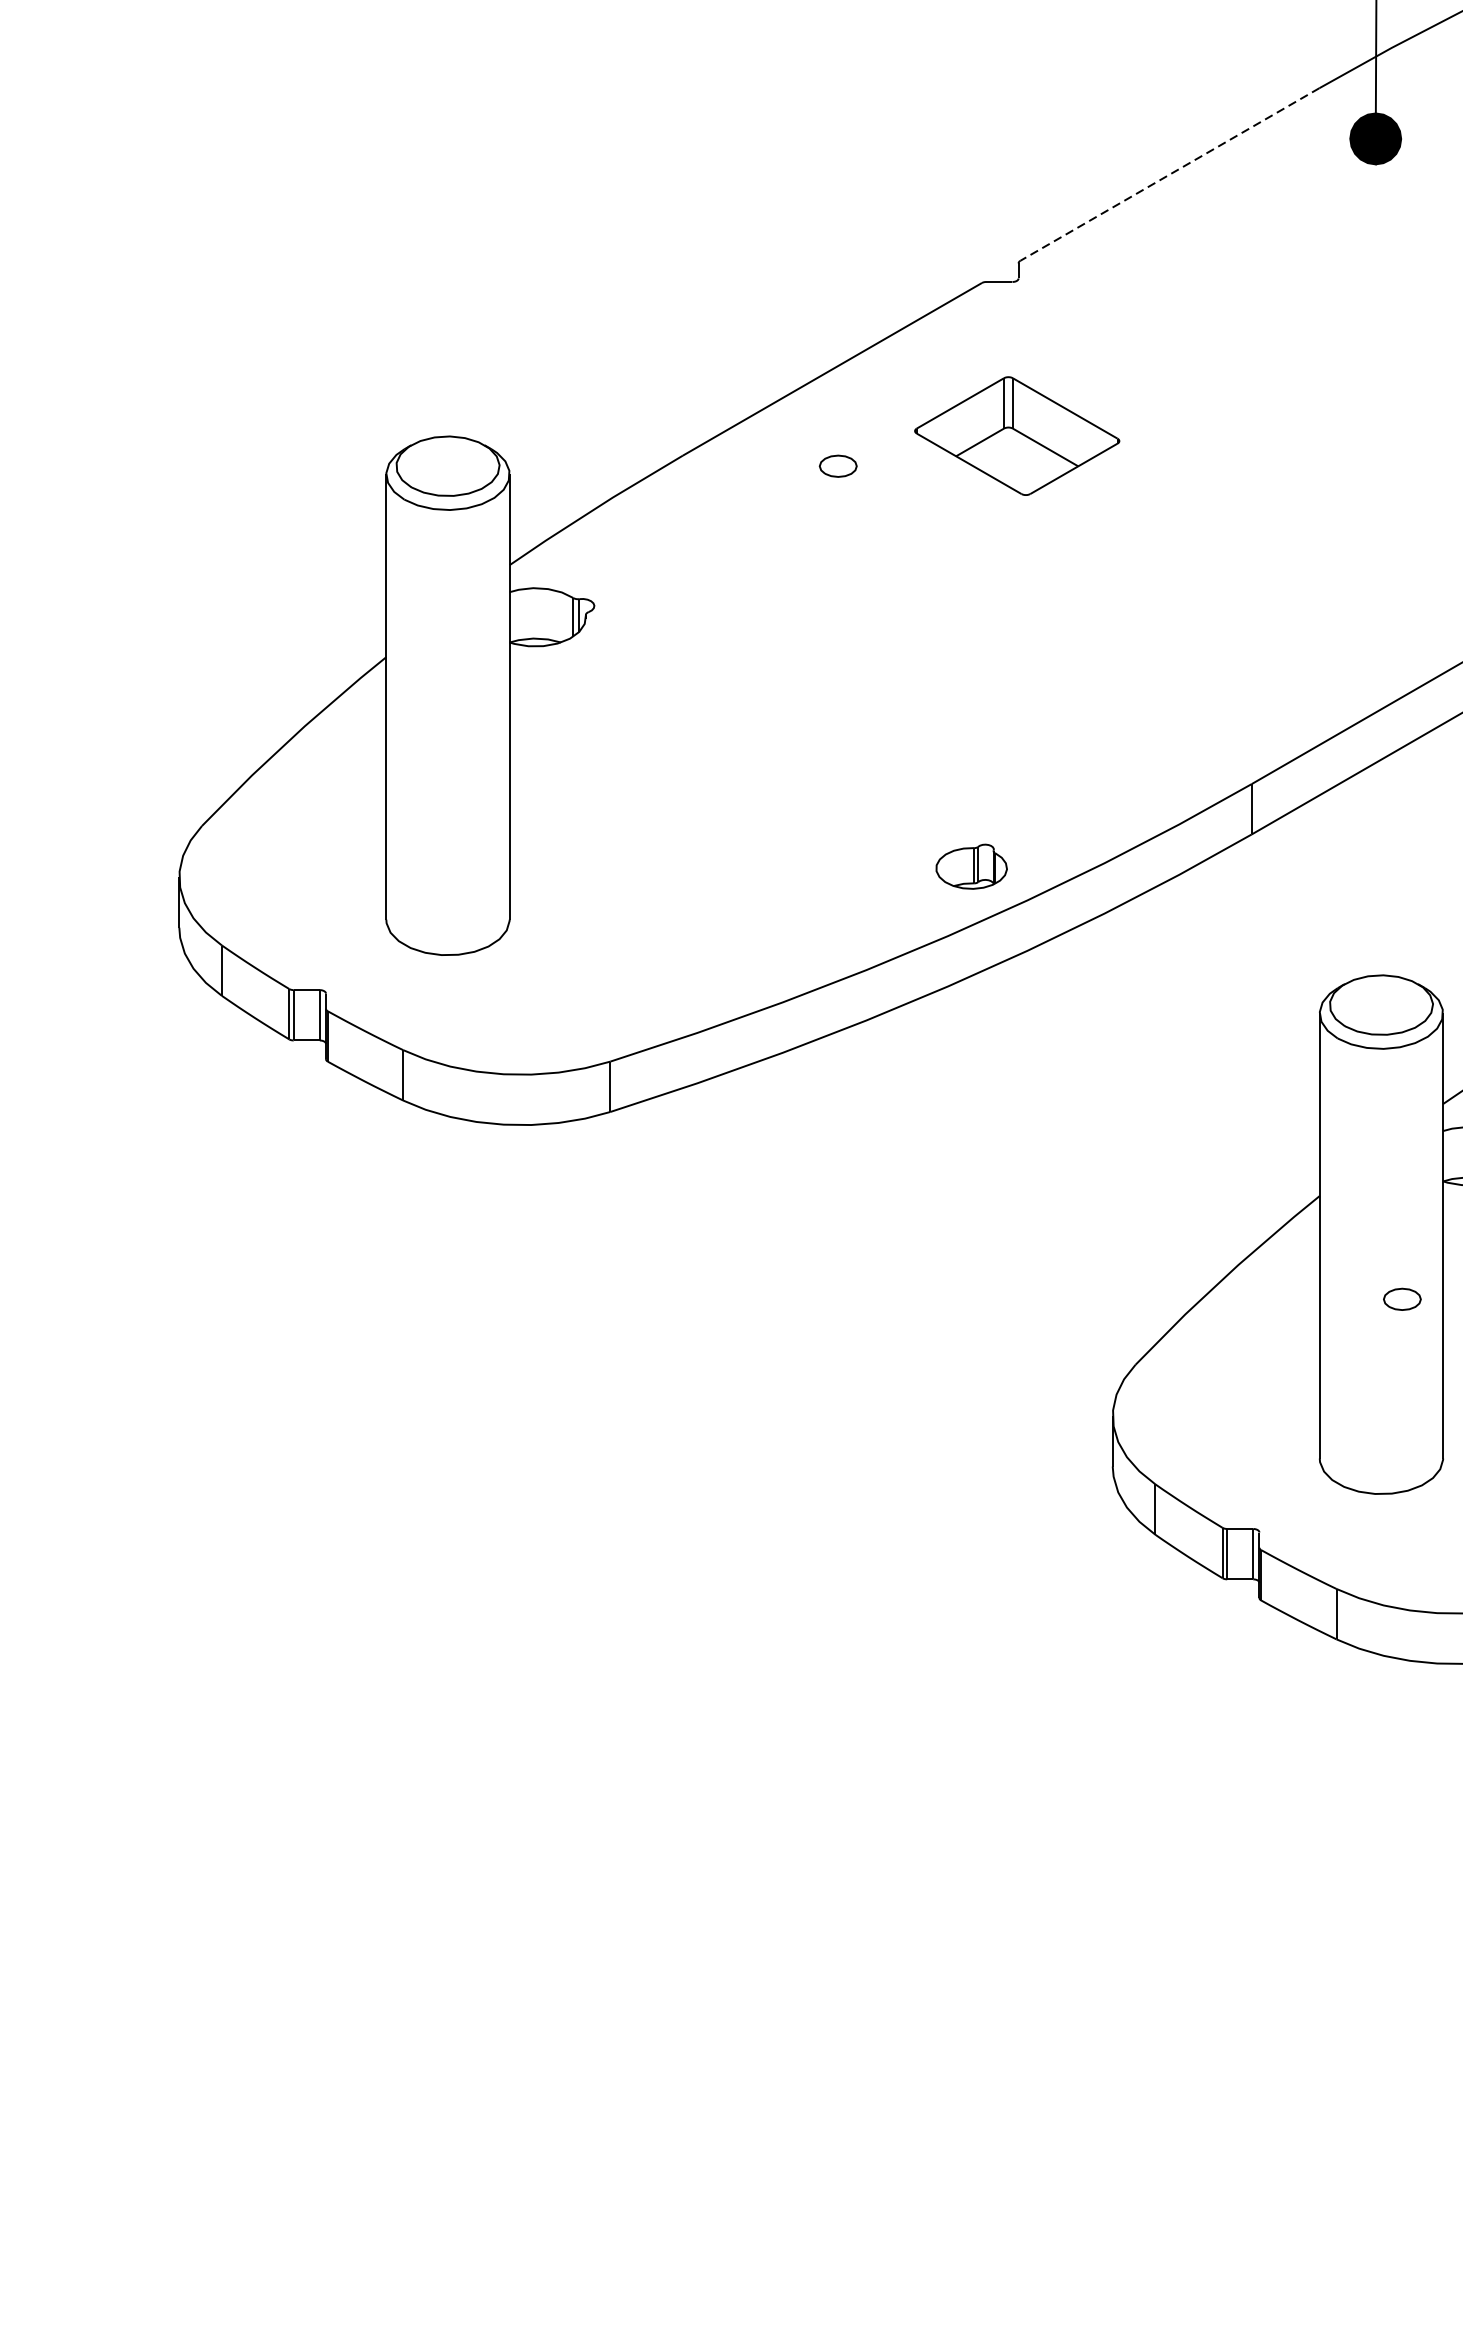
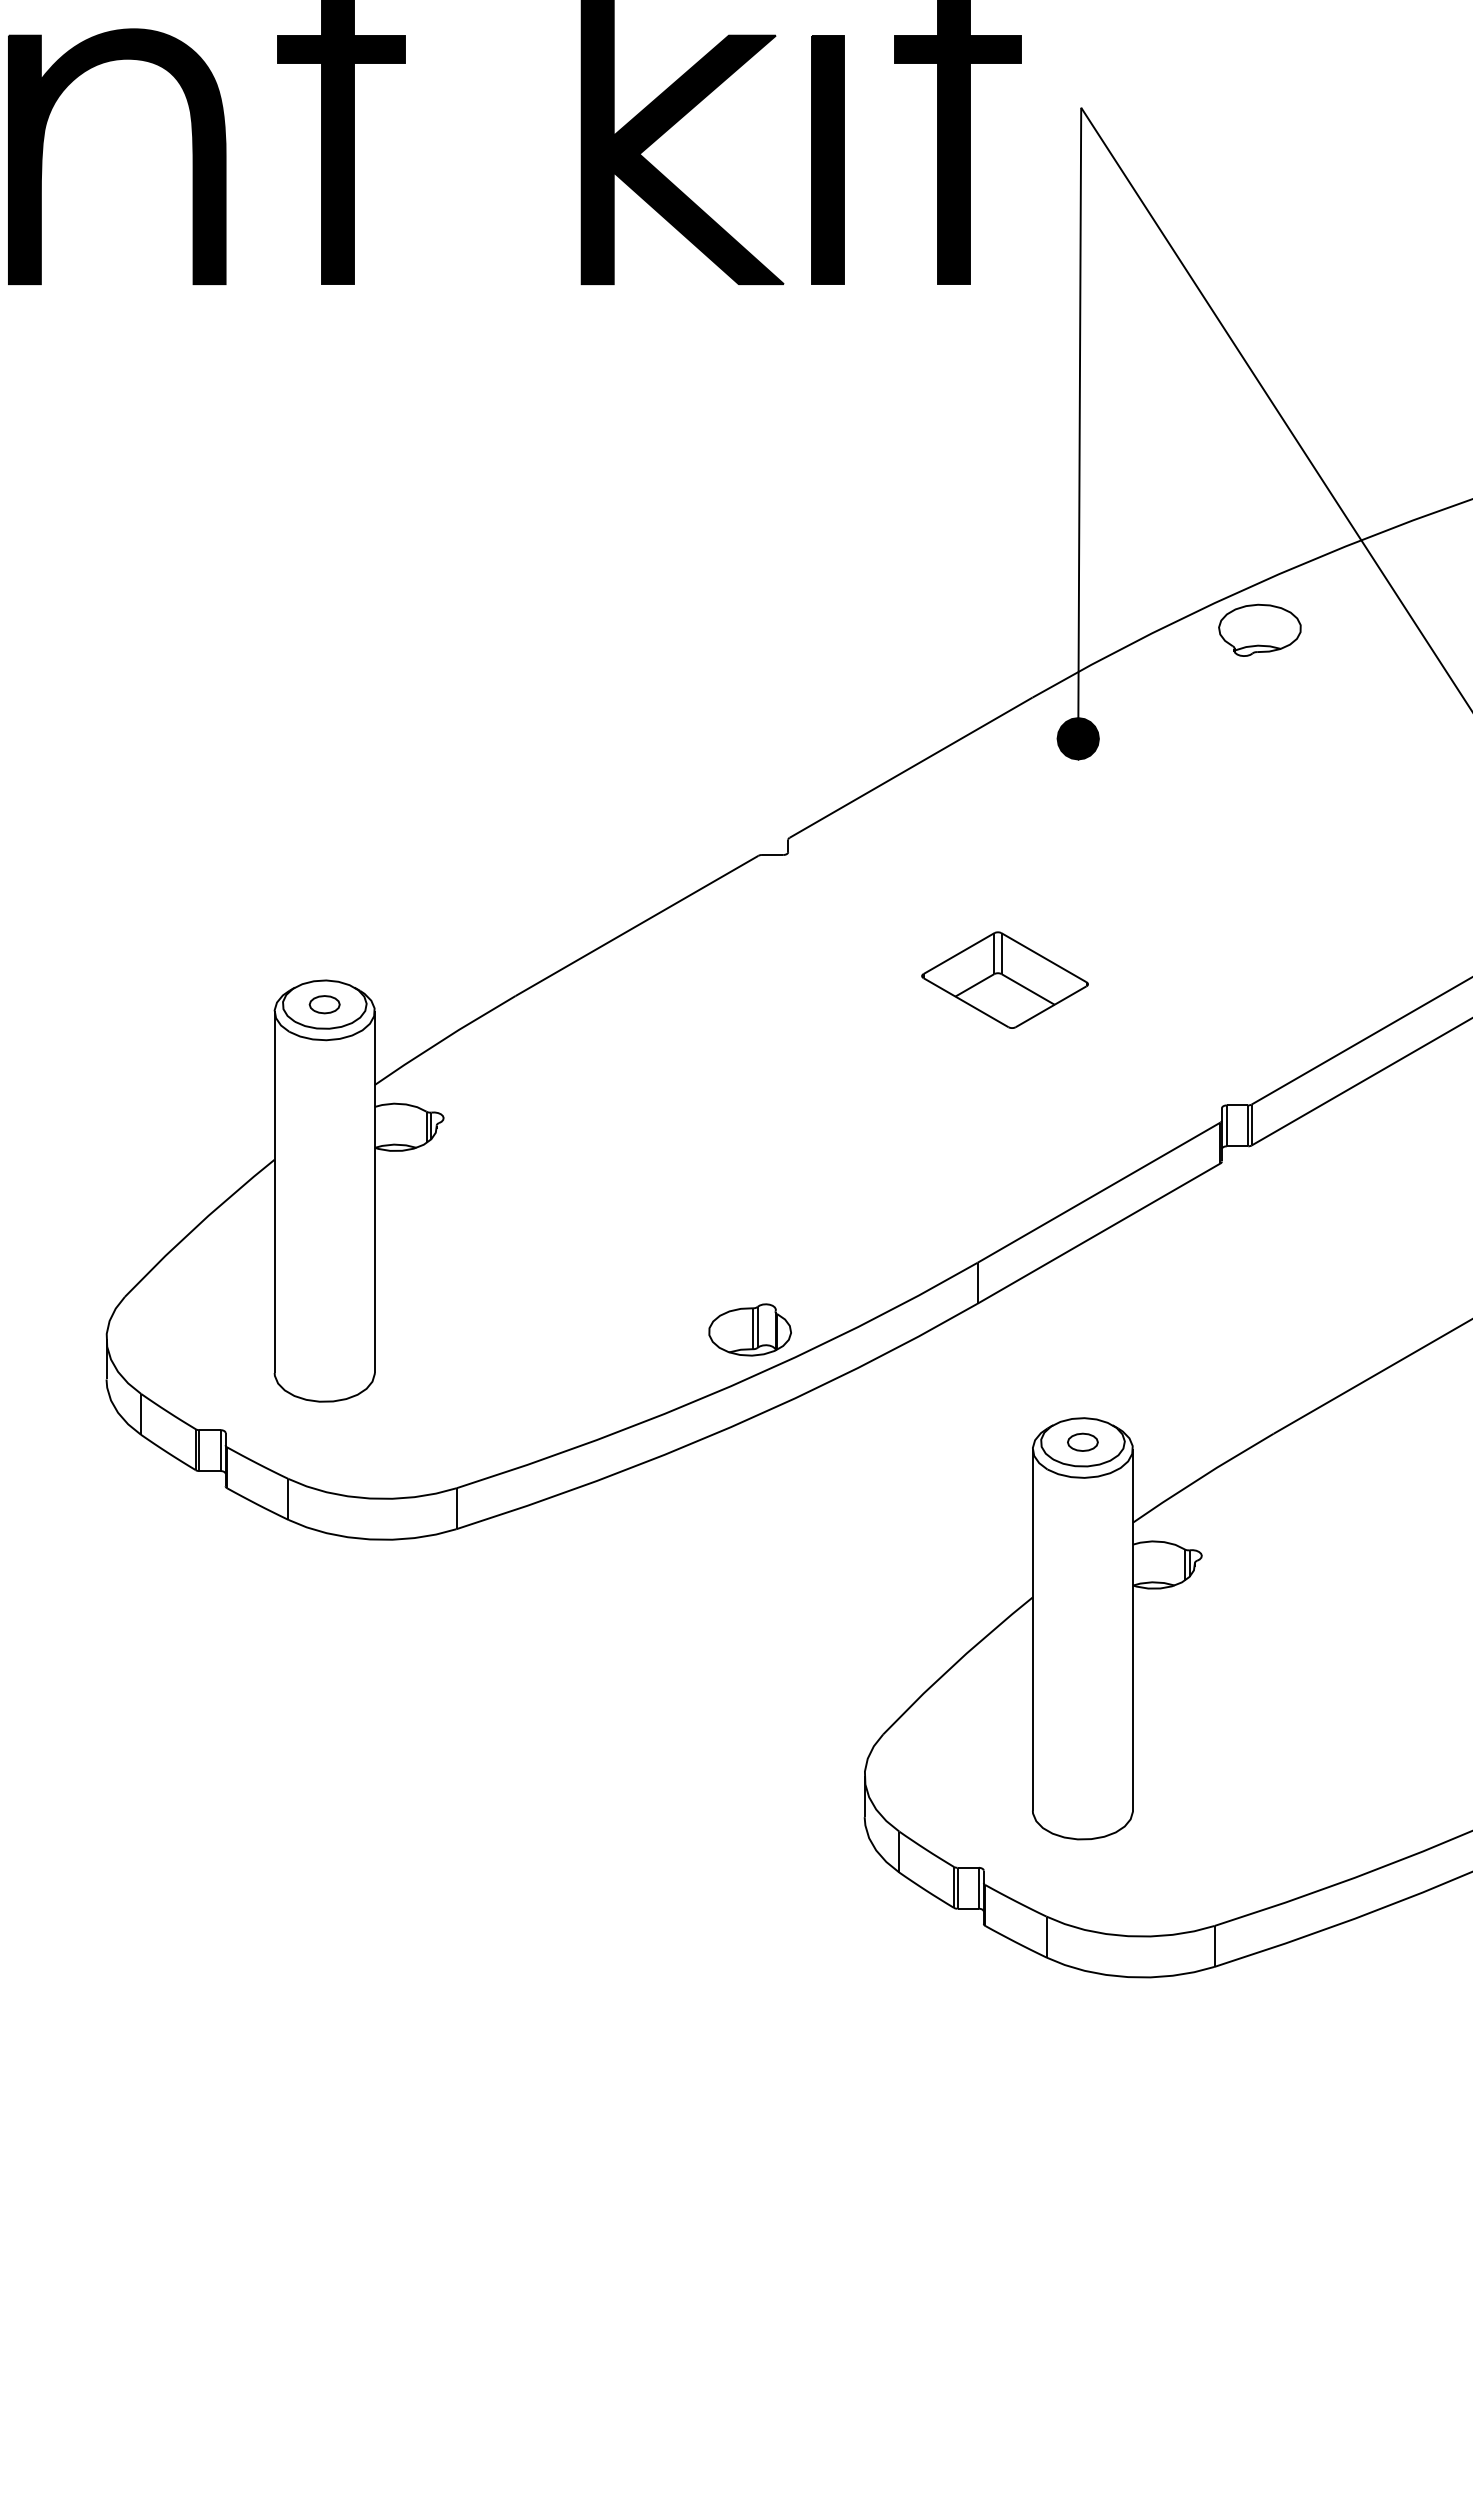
line: (1169, 174) -> (910, 767), dashed -> solid
part: (1016, 435) -> (1004, 979), moved
part: (837, 466) -> (324, 1004), moved
part: (970, 866) -> (749, 1329), size x1.43
part: (1401, 1298) -> (1082, 1441), moved

